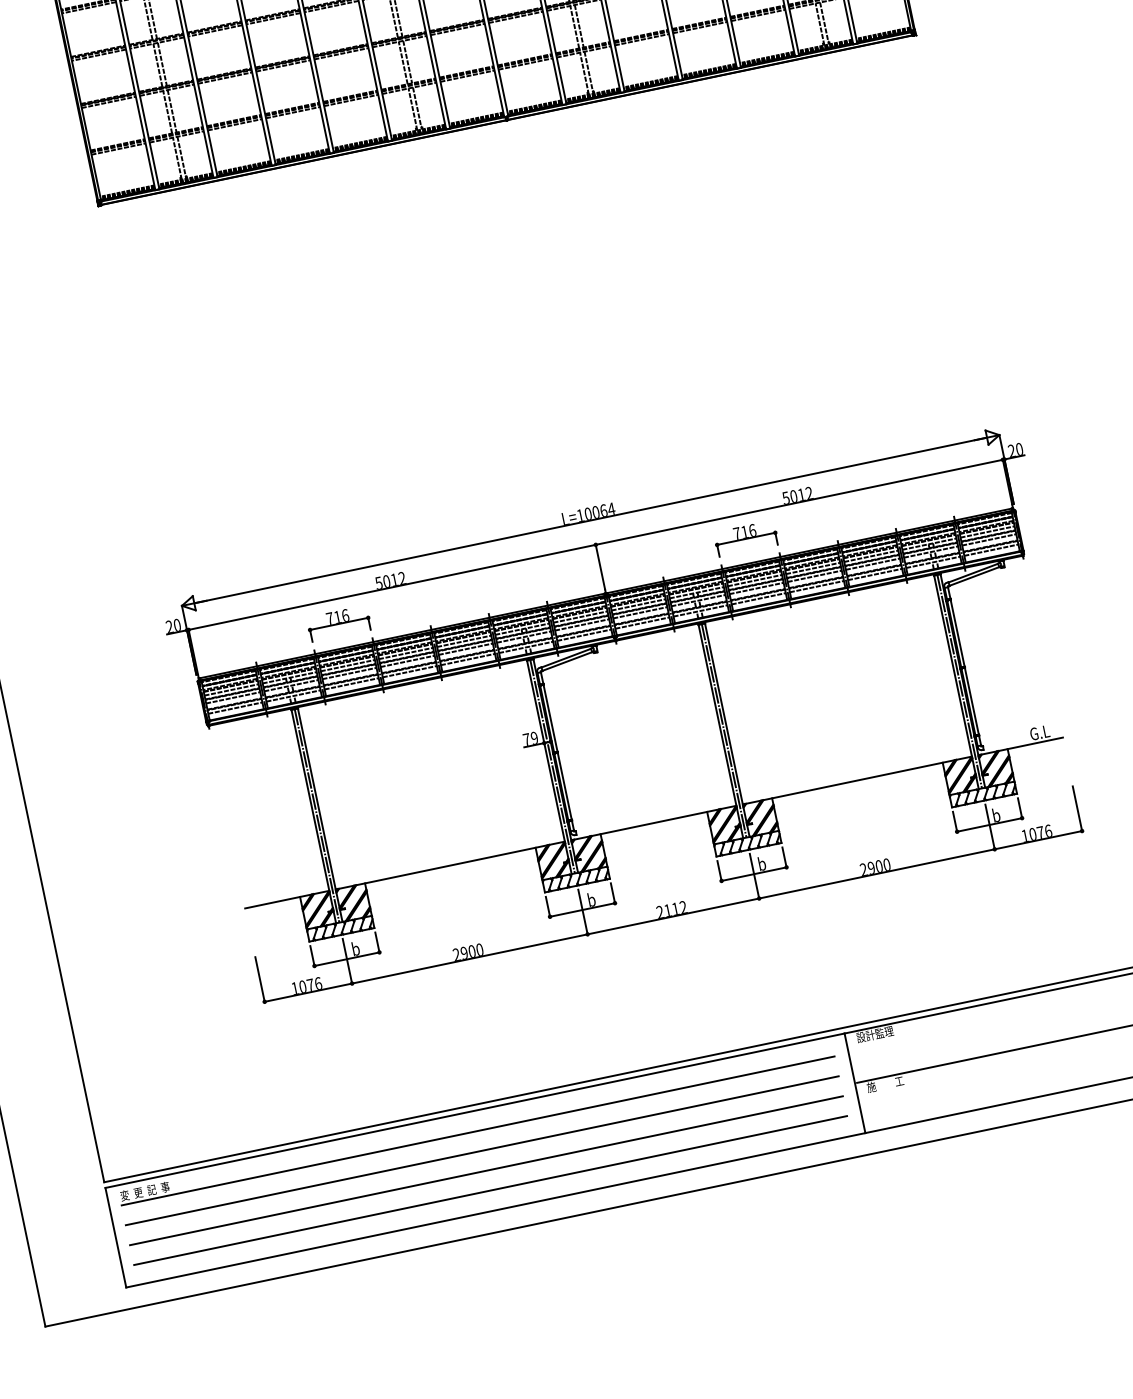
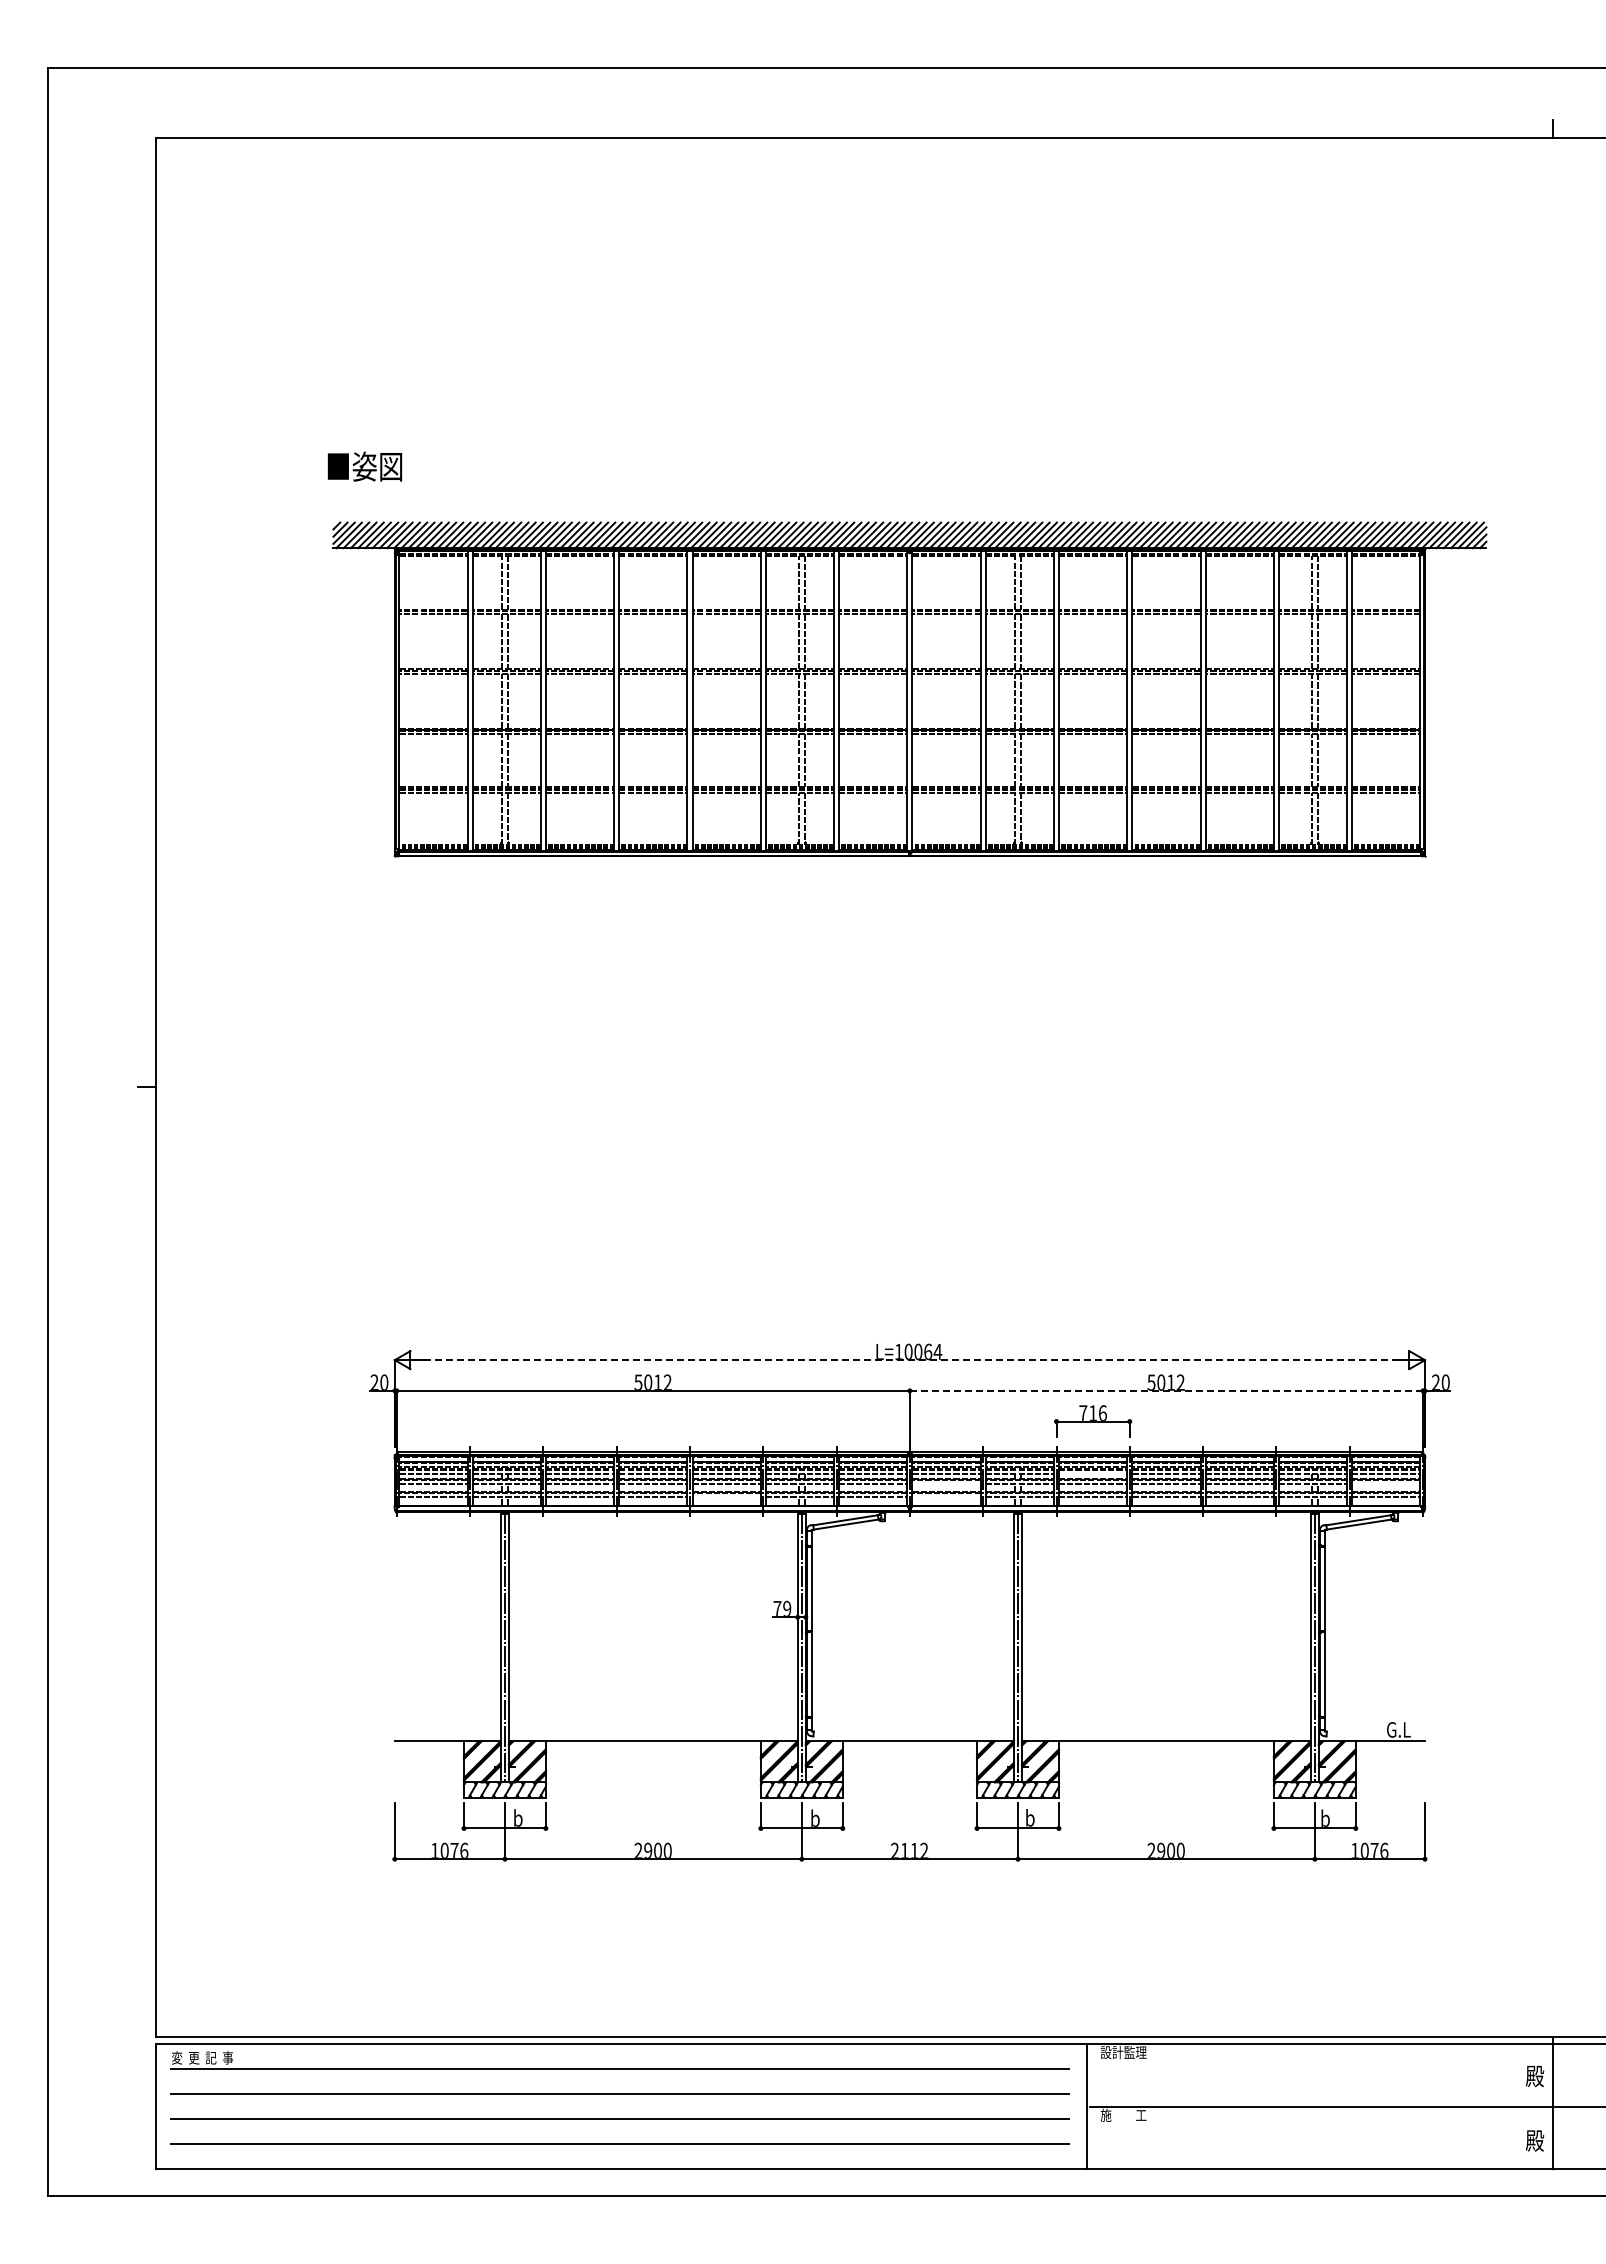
line: (799, 502) -> (1166, 1390), solid -> dashed
line: (591, 520) -> (910, 1360), solid -> dashed
line: (989, 540) -> (1386, 1484), removed
line: (755, 580) -> (1093, 1474), removed
line: (640, 613) -> (946, 1484), removed
part: (339, 623) -> (580, 1421), removed
line: (642, 623) -> (946, 1497), removed
line: (467, 659) -> (726, 1497), removed

